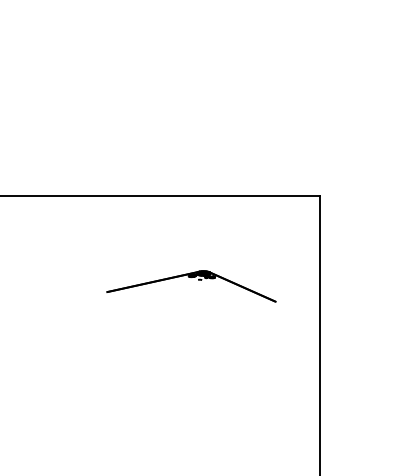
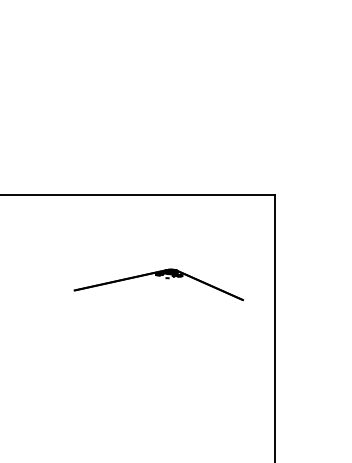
part: (191, 278) -> (158, 276), moved

